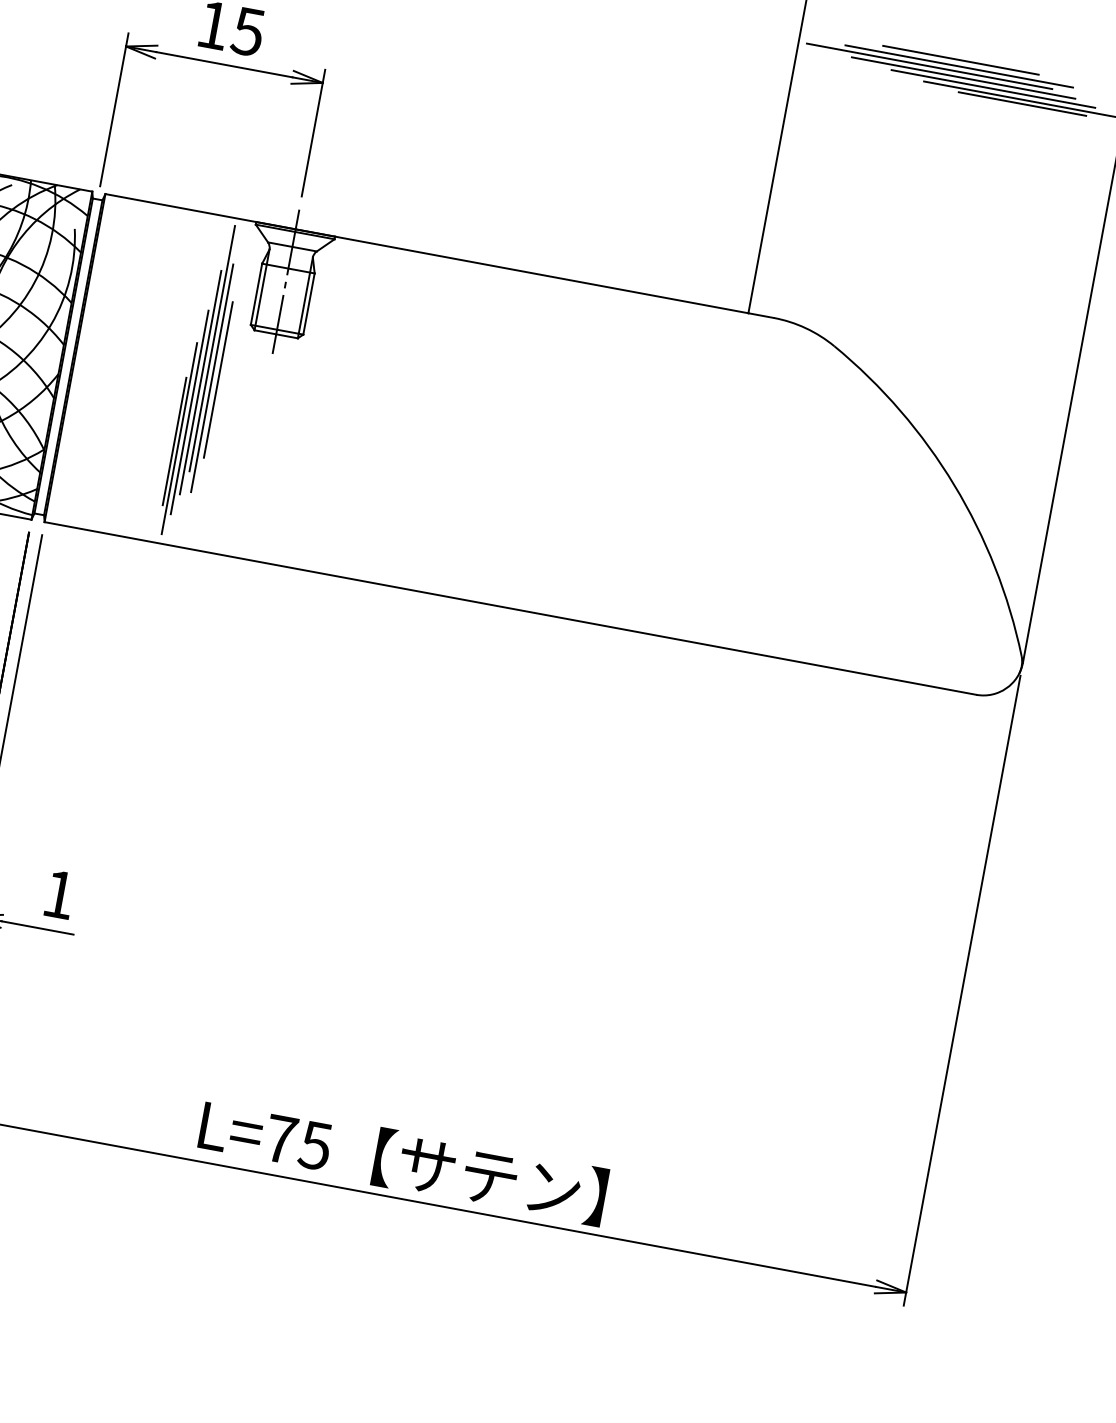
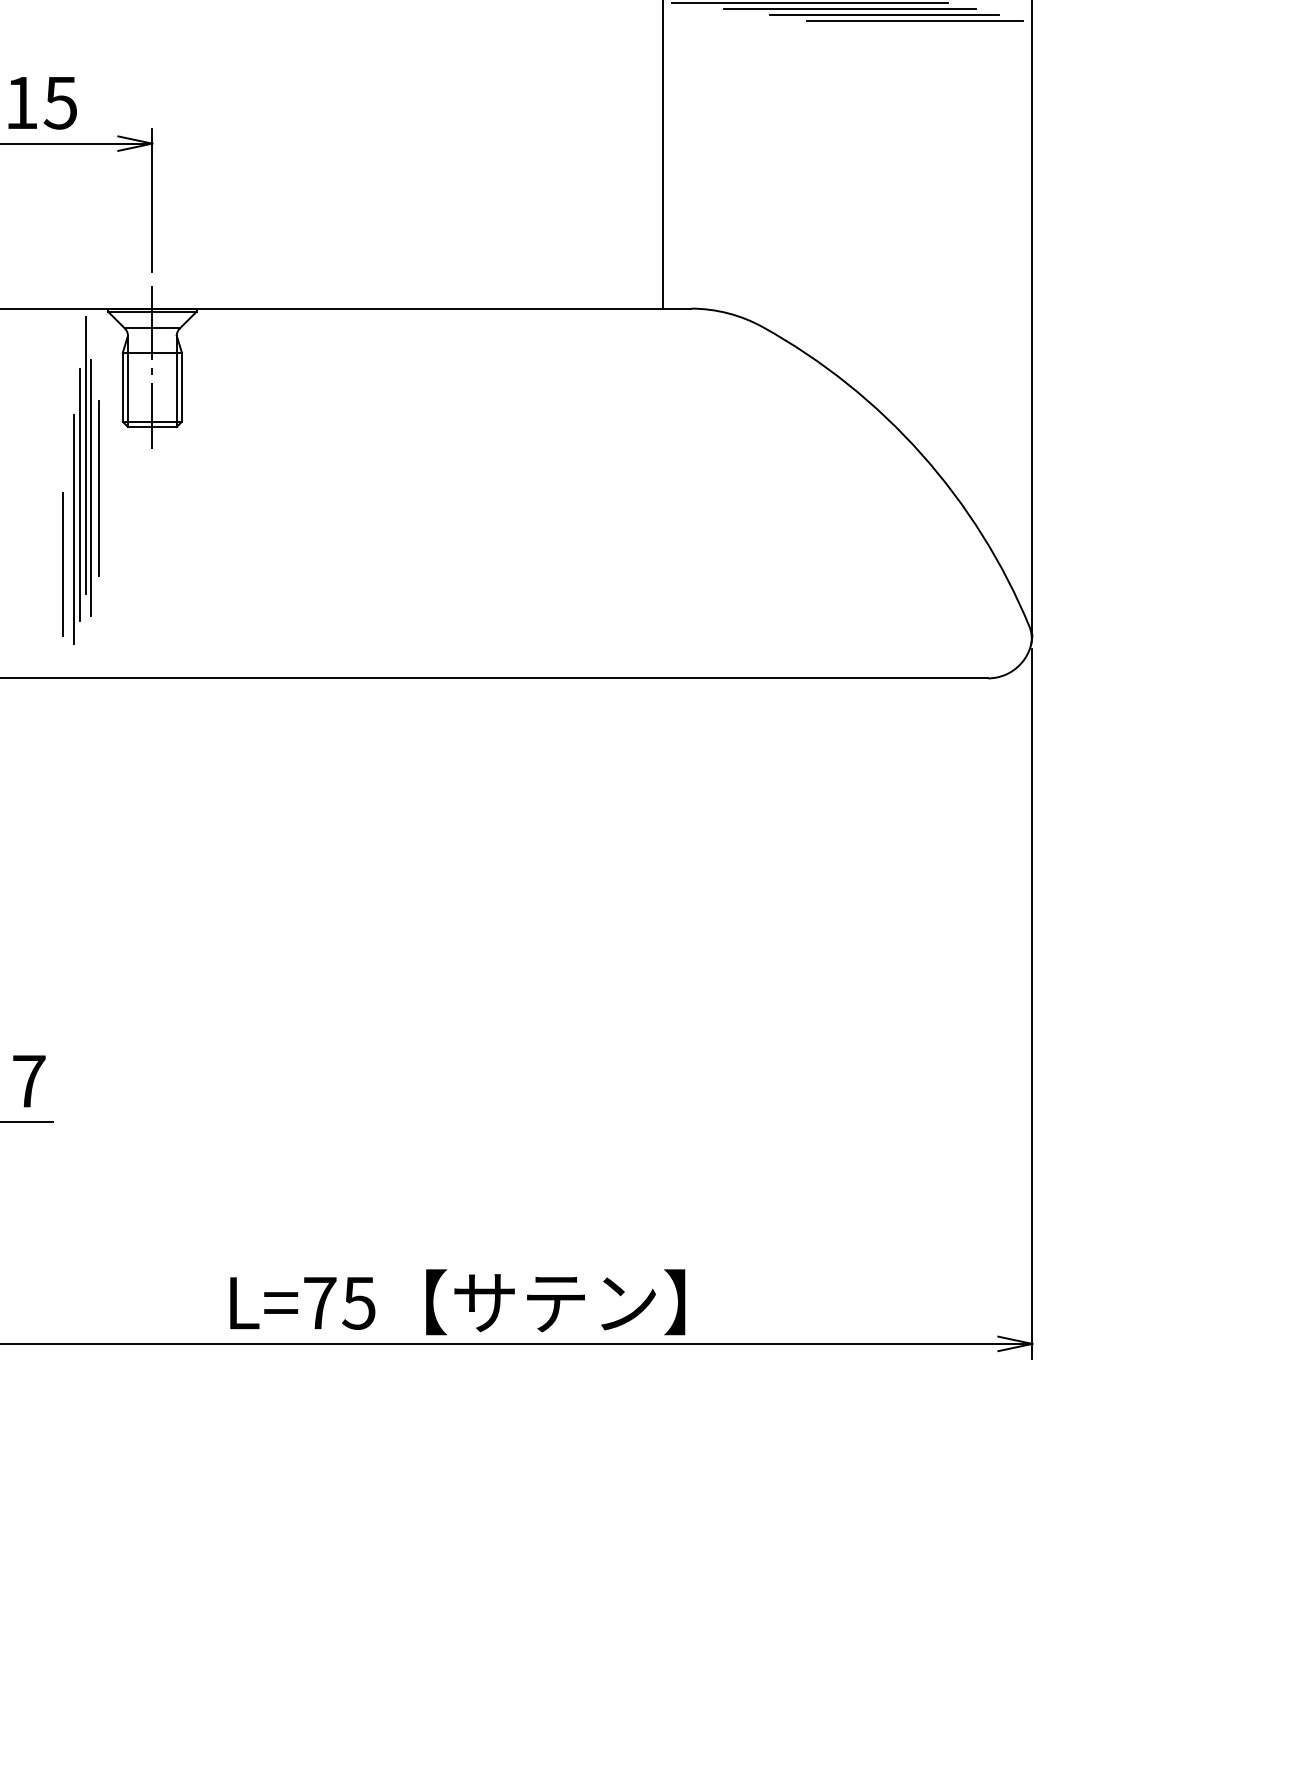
line: (1021, 104) -> (918, 25), removed
line: (179, 437) -> (67, 559), removed
text: (59, 894) -> (29, 1081), 1 -> 7

